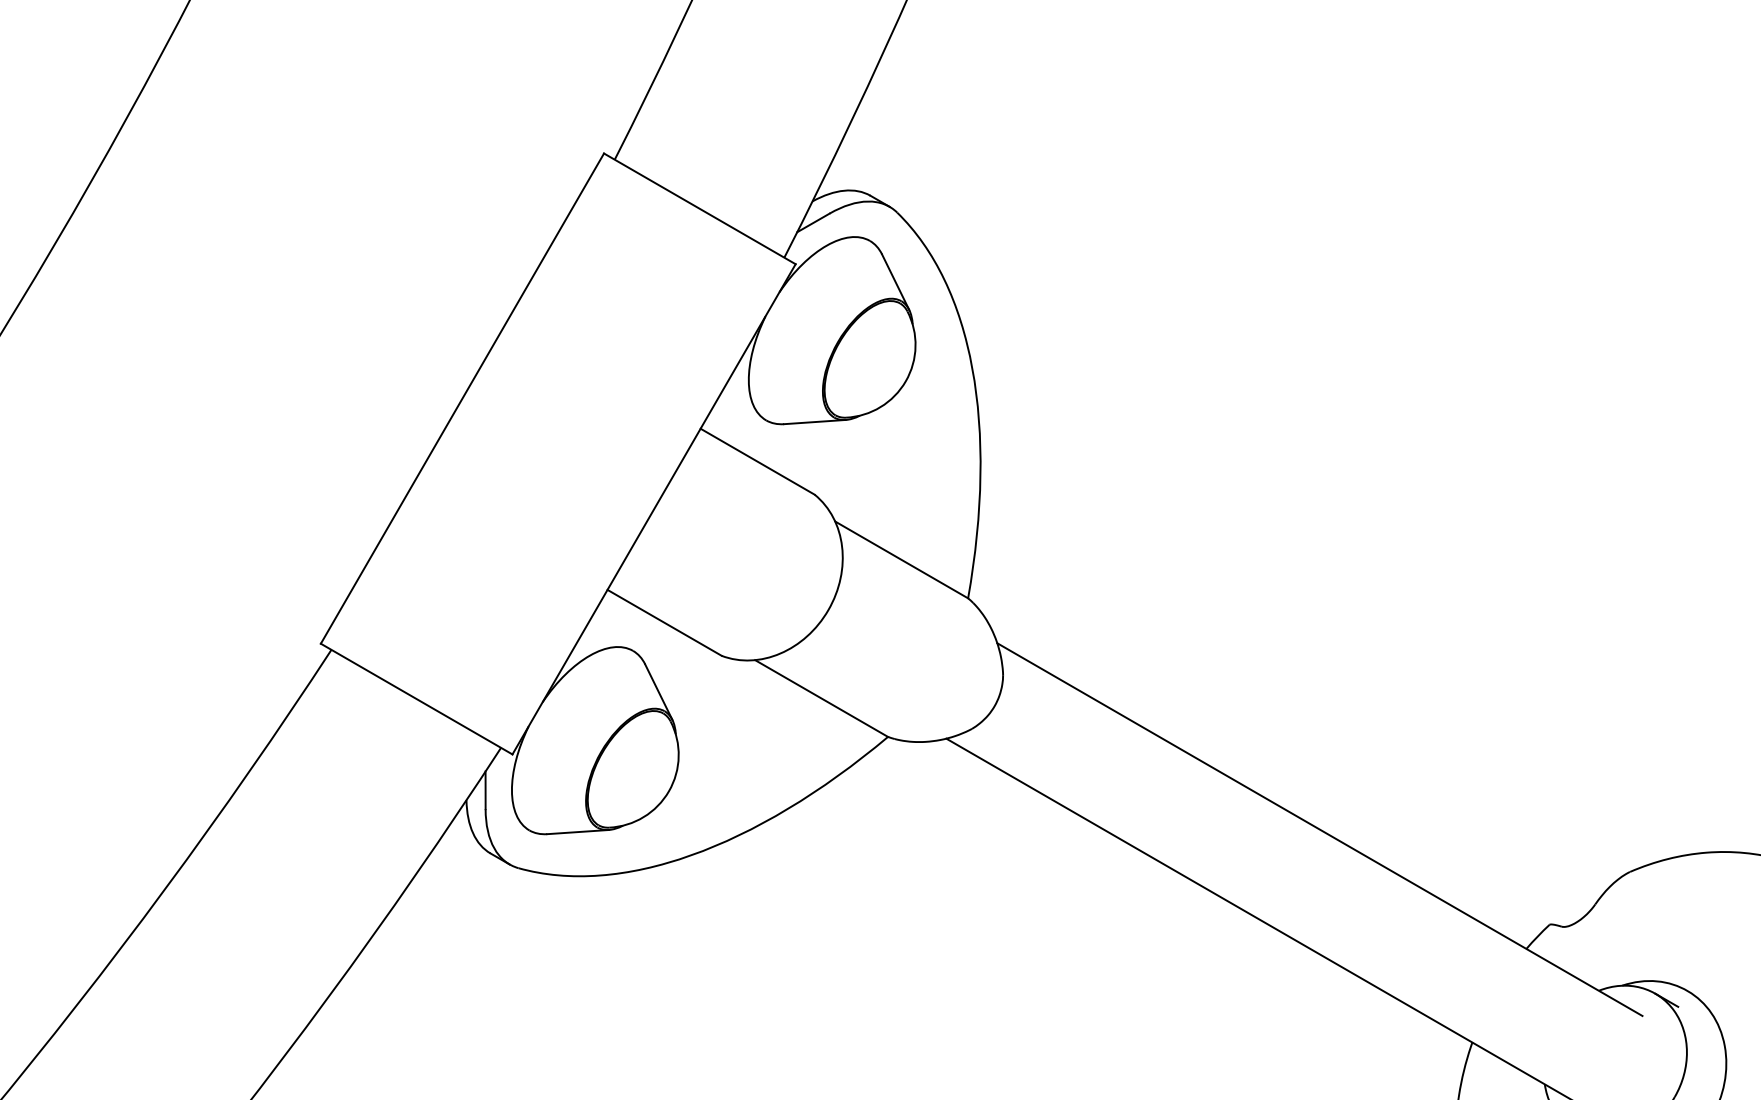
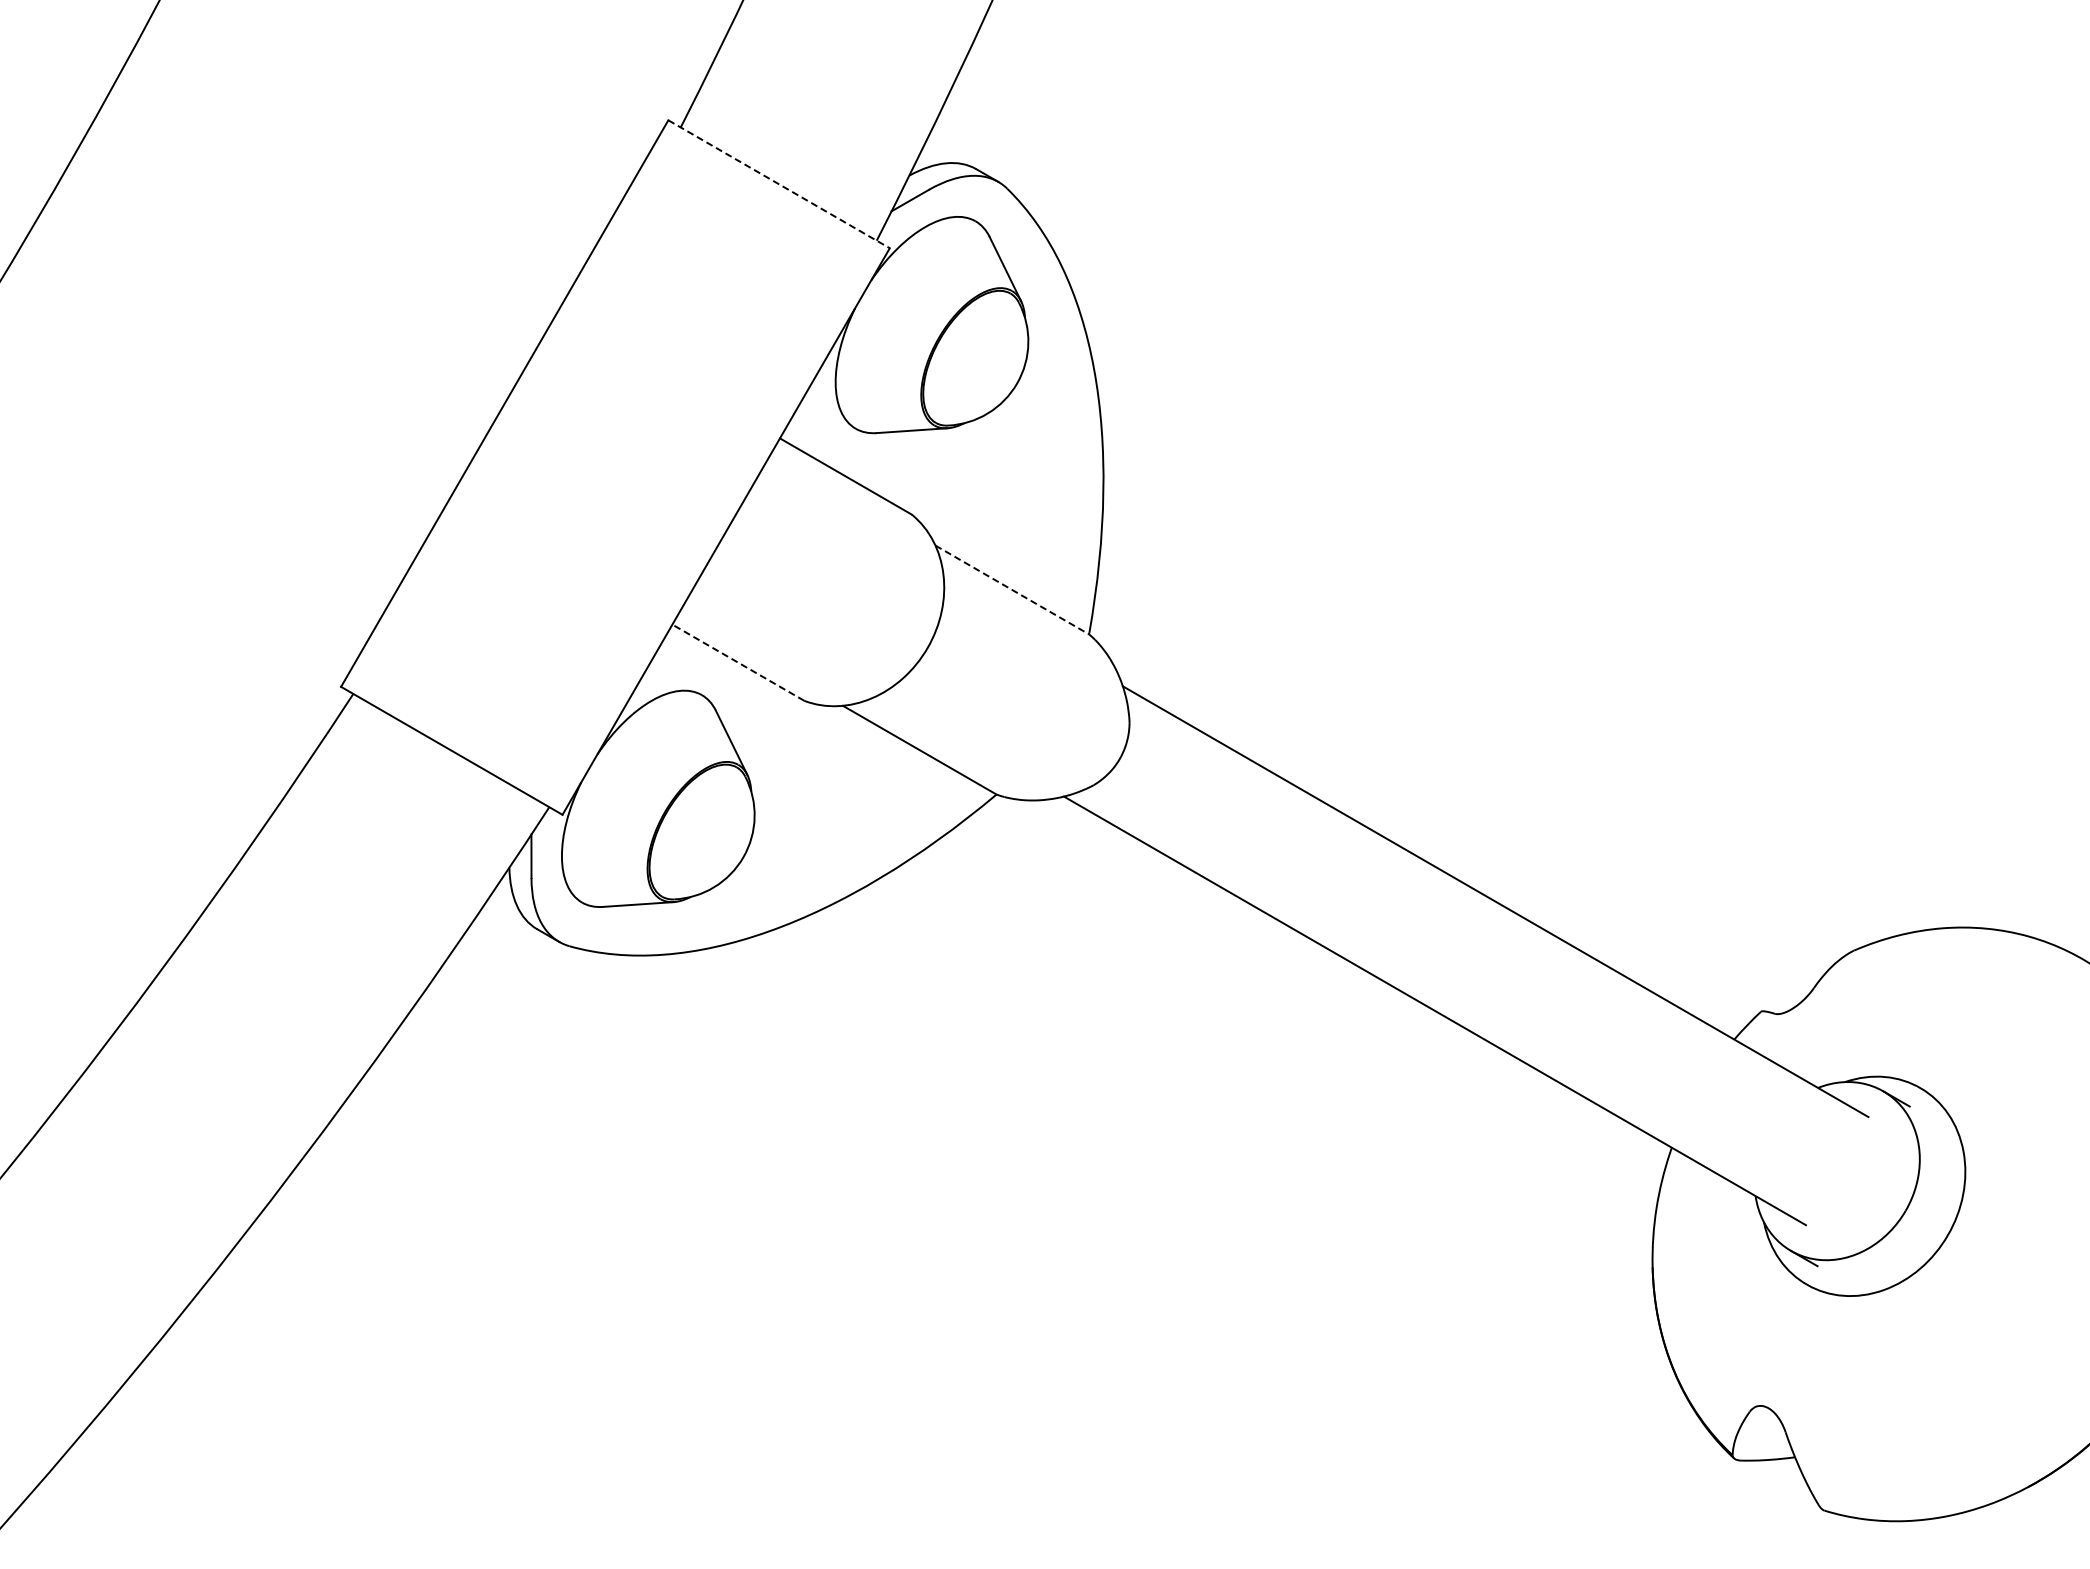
line: (700, 209) -> (779, 184), solid -> dashed
line: (901, 560) -> (1012, 590), solid -> dashed
line: (663, 622) -> (737, 662), solid -> dashed

